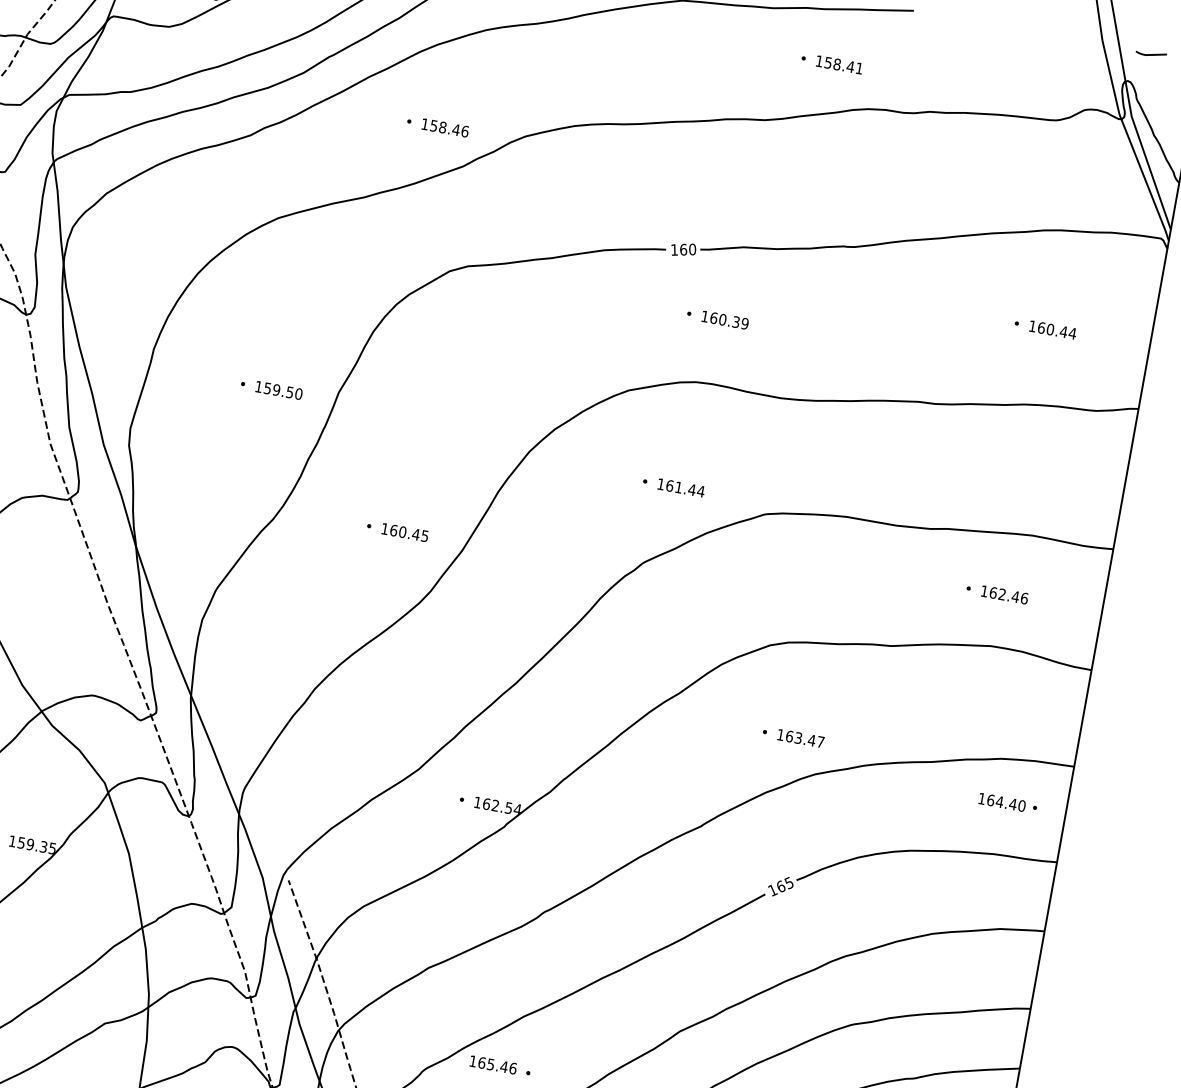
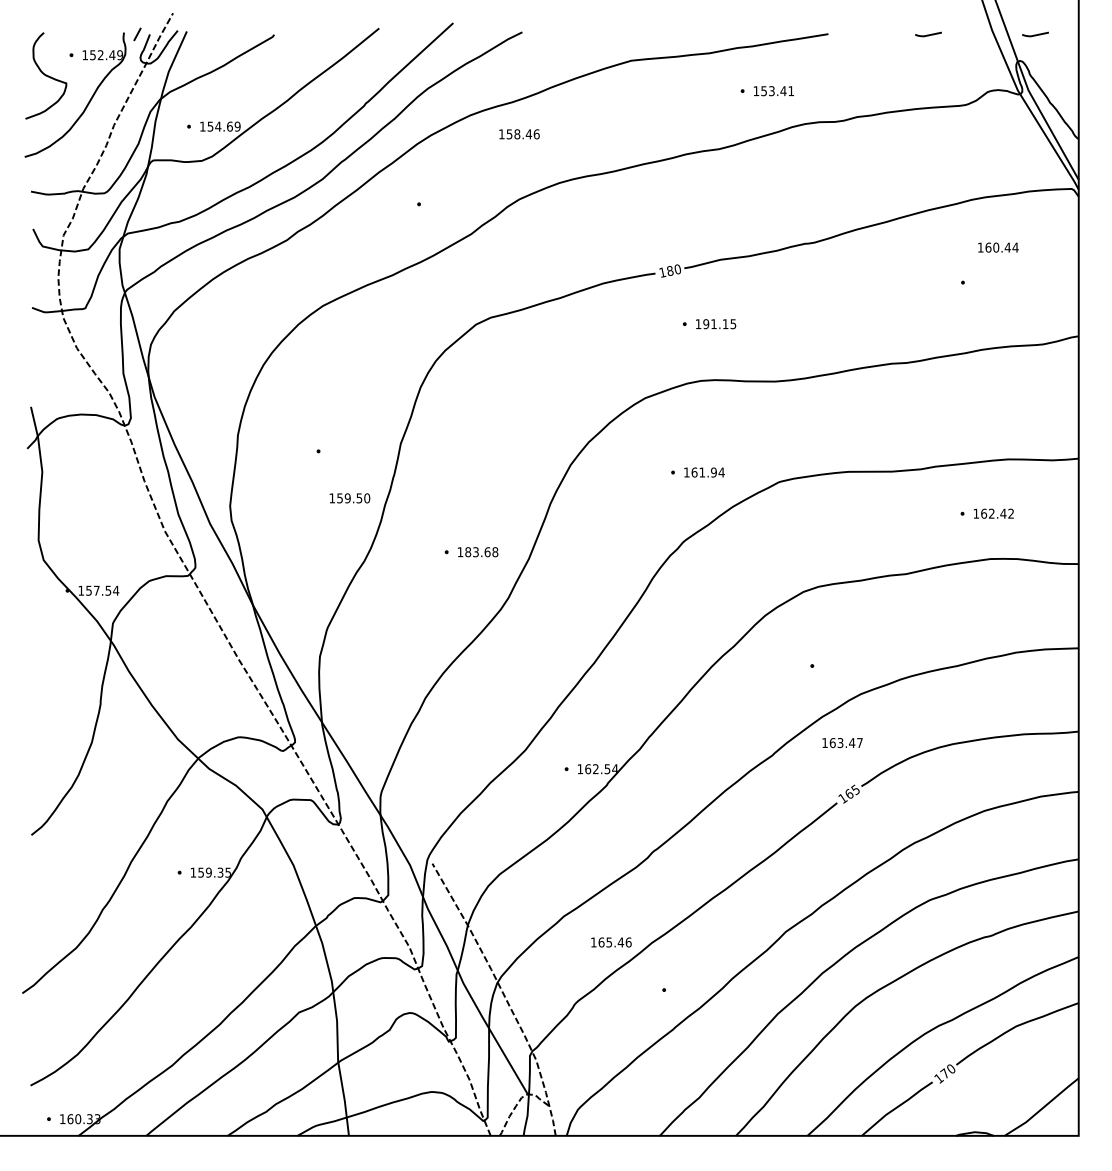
line: (1028, 31) -> (928, 34), added
text: (836, 64) -> (771, 91), 158.41 -> 153.41
text: (445, 128) -> (519, 134), moved
text: (683, 249) -> (670, 270), 160 -> 180
text: (729, 321) -> (719, 324), 160.39 -> 191.15
text: (1053, 329) -> (998, 247), moved
text: (278, 390) -> (349, 498), moved
text: (691, 489) -> (713, 472), 161.44 -> 161.94
text: (409, 533) -> (481, 552), 160.45 -> 183.68
text: (1024, 598) -> (1011, 513), 162.46 -> 162.42
text: (800, 739) -> (842, 743), moved
part: (1008, 803) -> (1028, 689), removed
text: (493, 1065) -> (611, 942), moved

